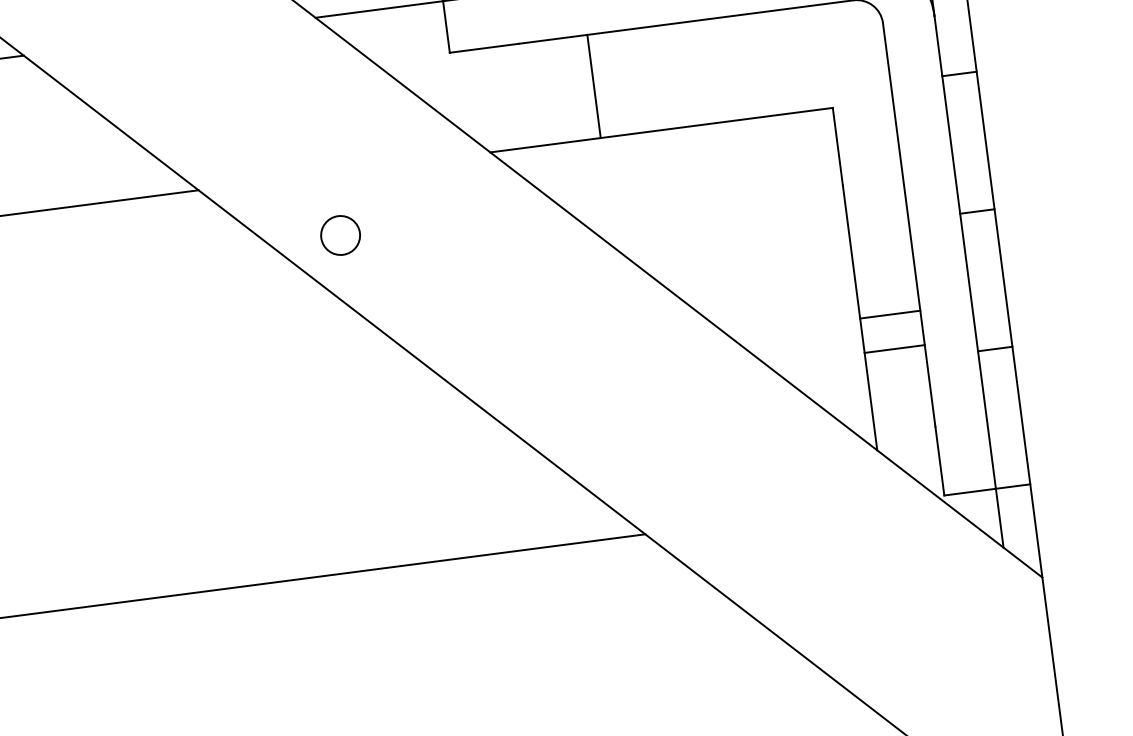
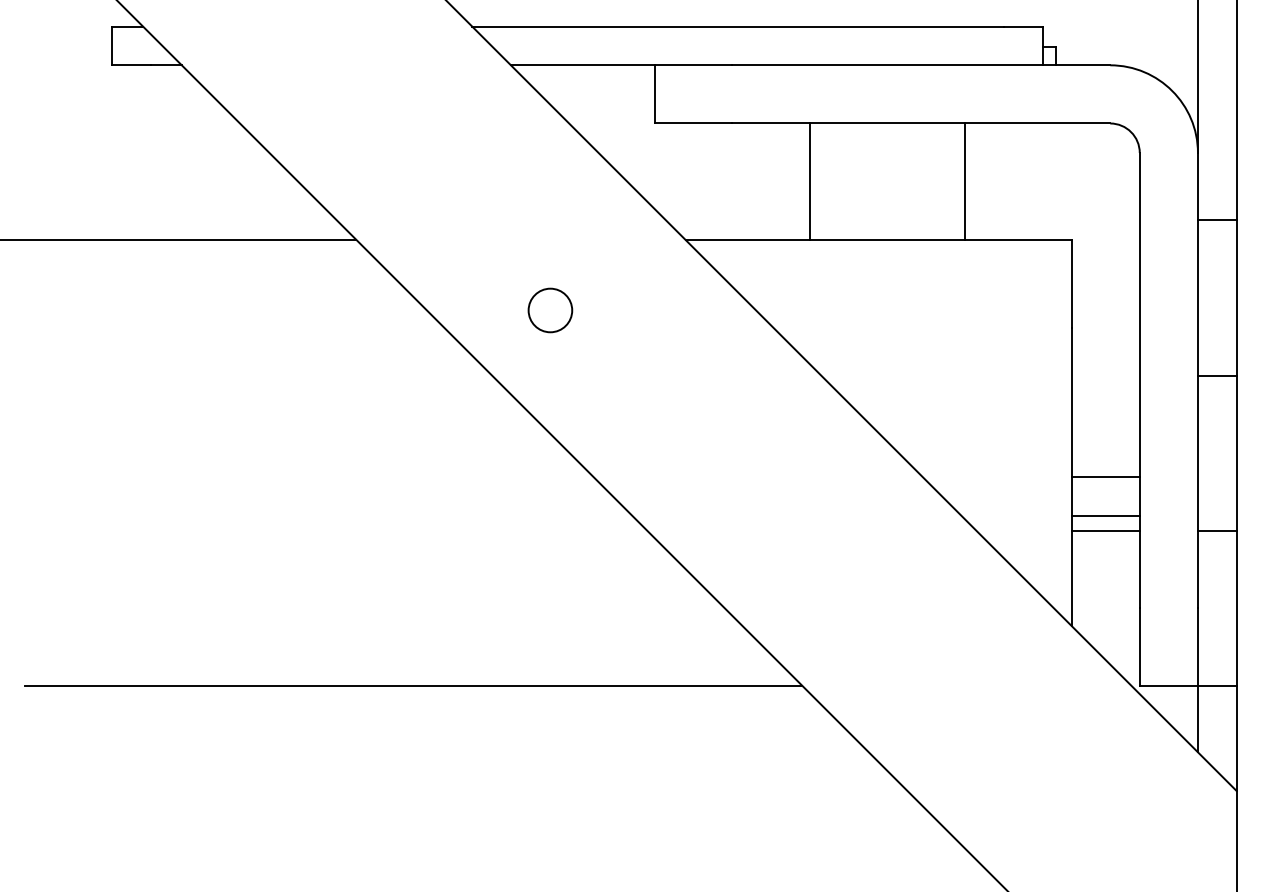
line: (731, 68) -> (965, 181), added
circle: (340, 235) -> (550, 310), moved
line: (896, 361) -> (1105, 530), added

